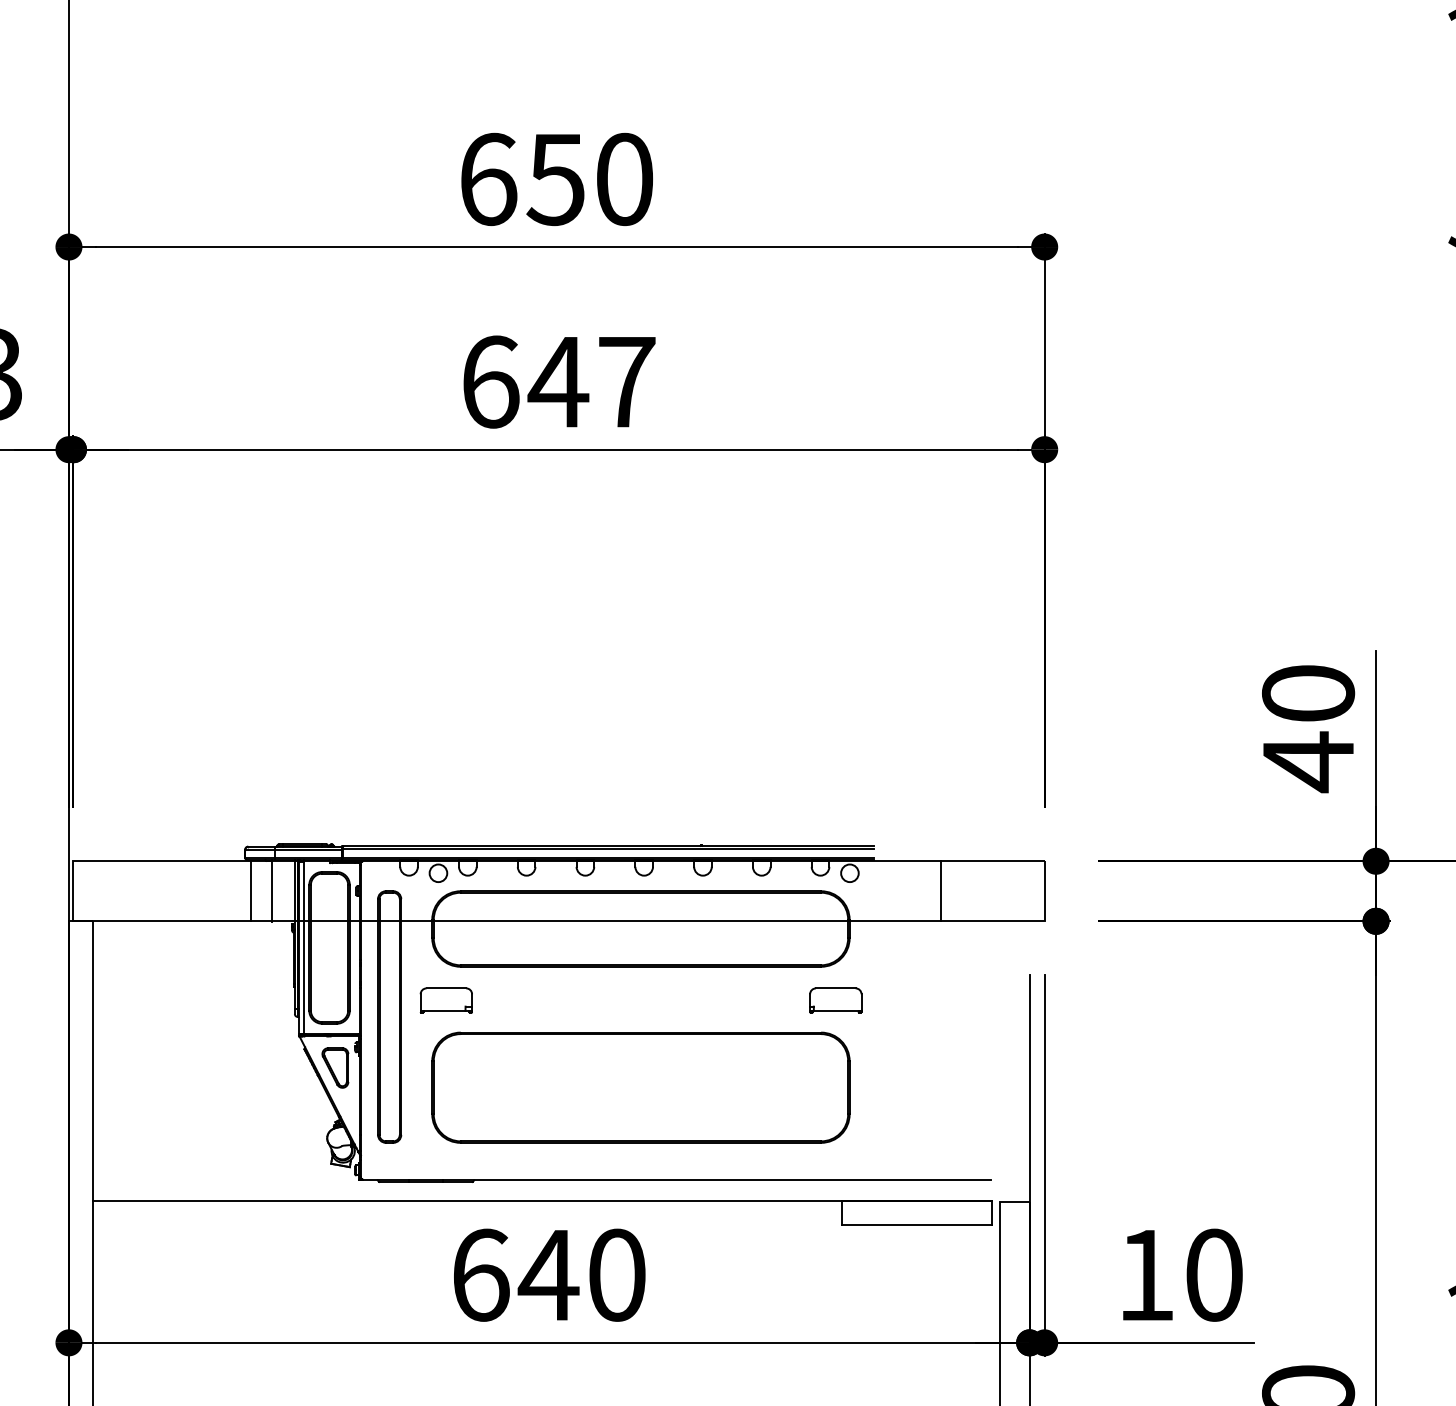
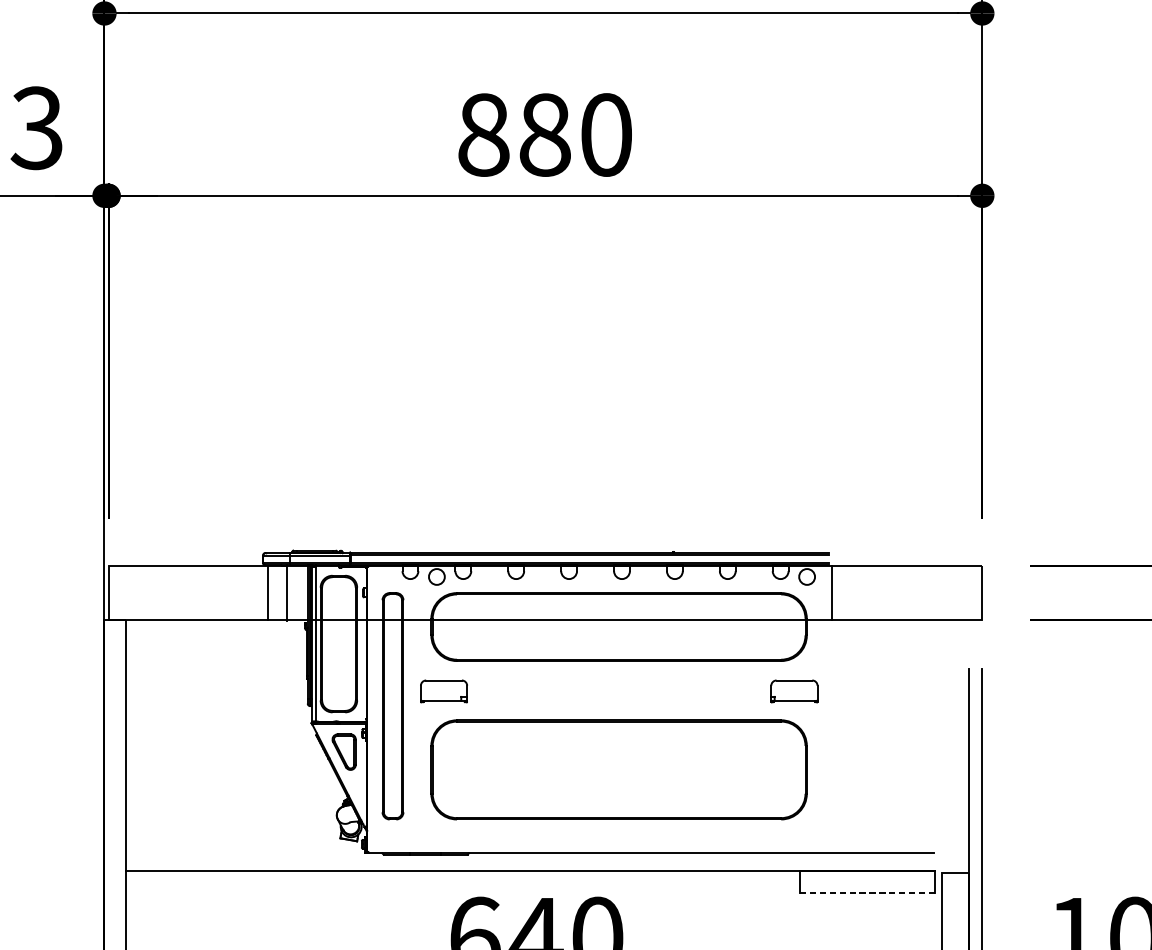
text: (558, 381) -> (544, 134), 647 -> 880
line: (941, 891) -> (832, 593), moved
line: (916, 1224) -> (867, 892), solid -> dashed

